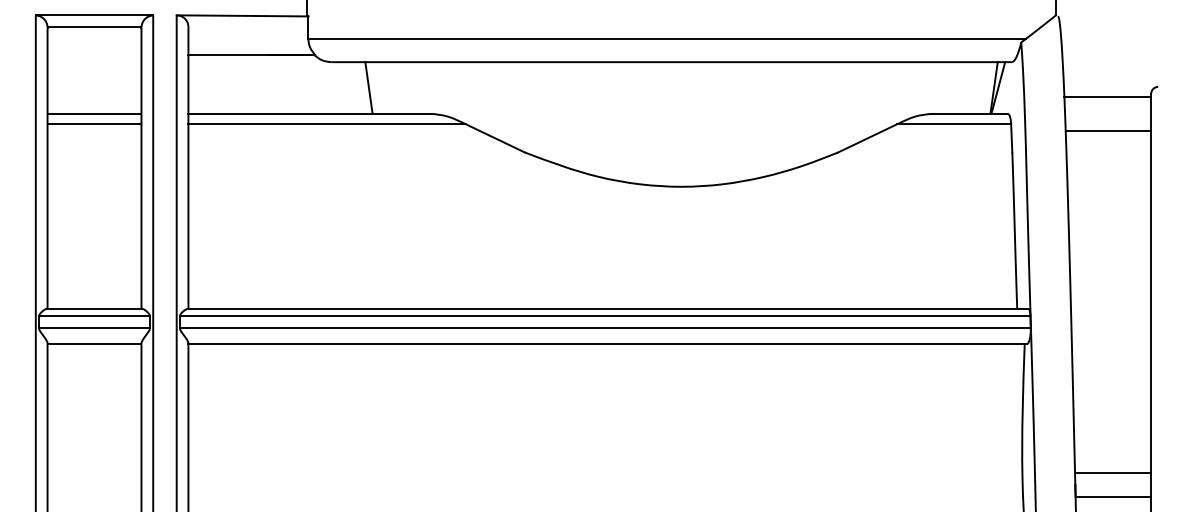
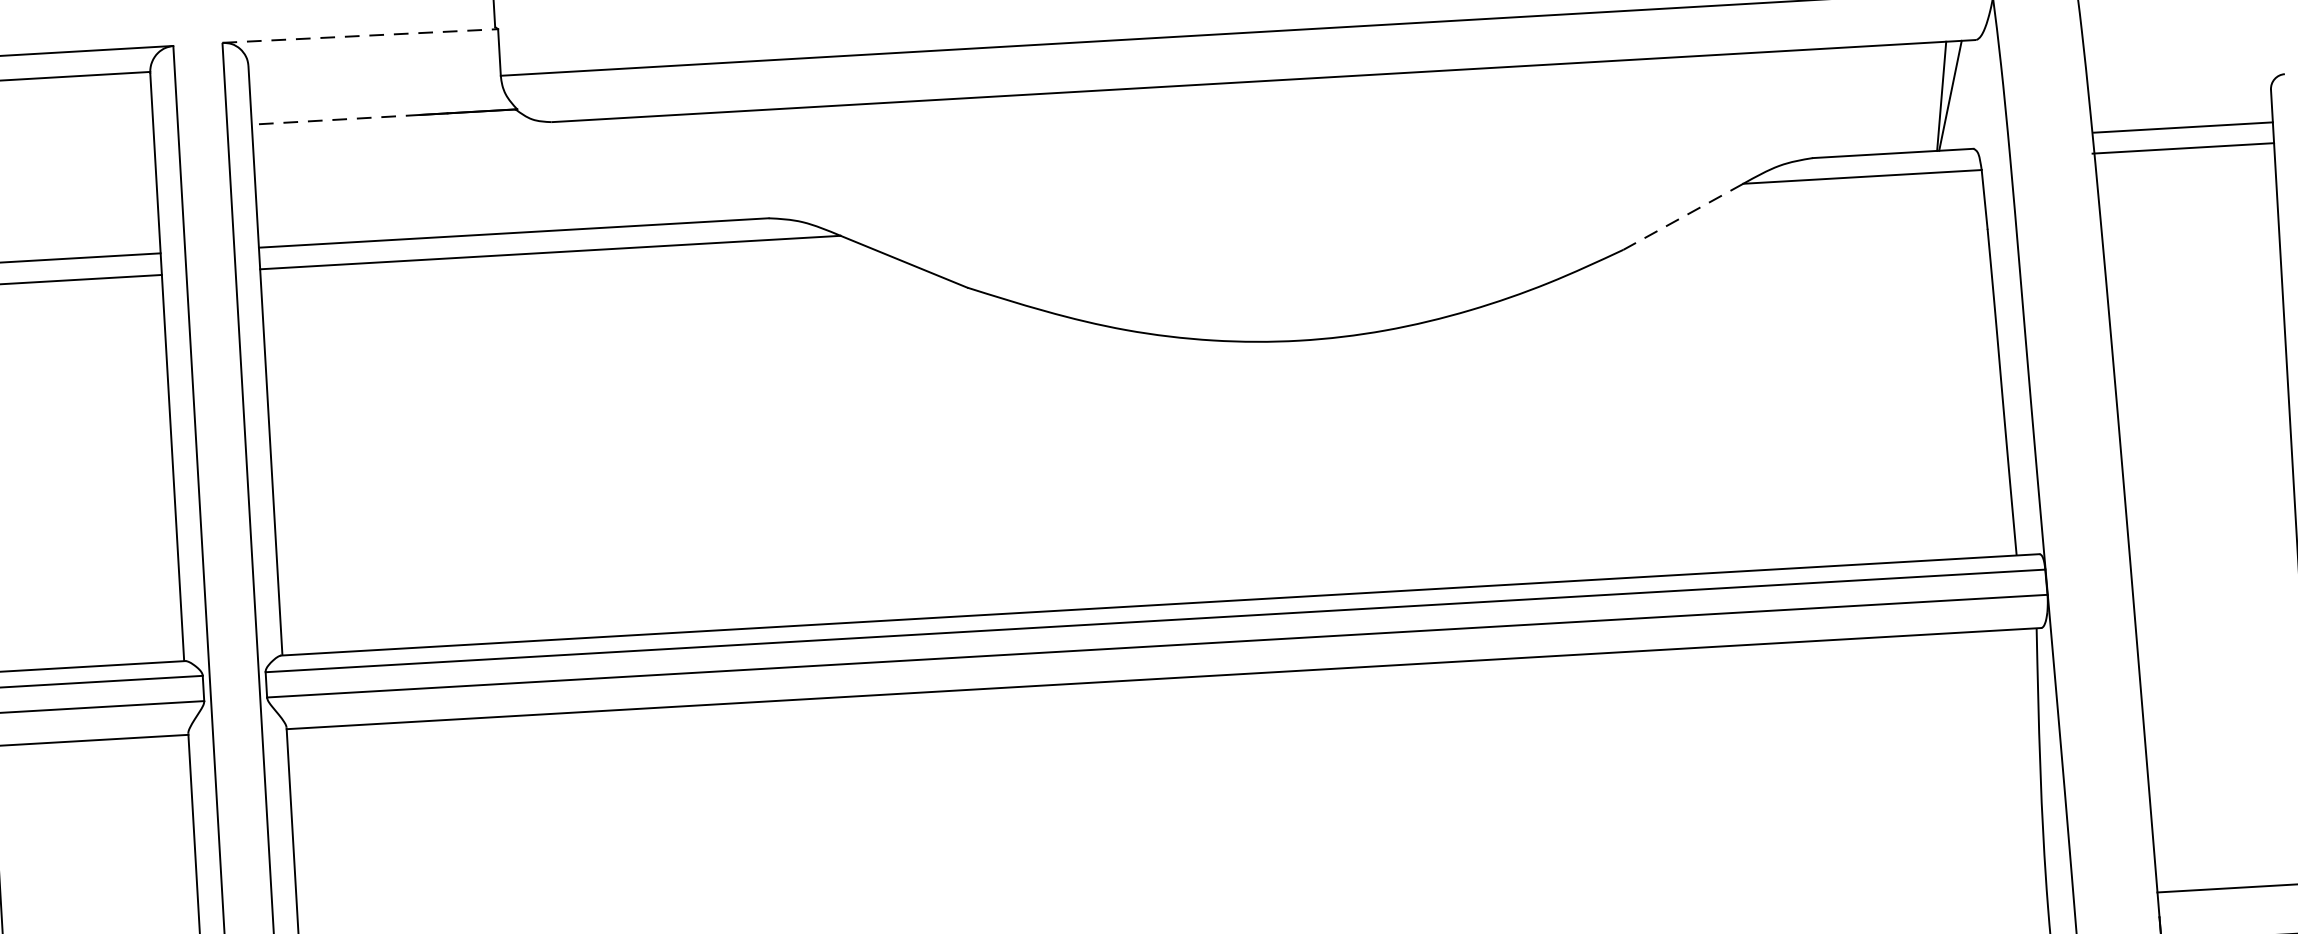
line: (242, 15) -> (360, 35), solid -> dashed
line: (228, 55) -> (335, 120), solid -> dashed
line: (368, 87) -> (632, 170), removed
line: (1107, 97) -> (2182, 148), moved
line: (1108, 130) -> (2183, 127), moved
line: (867, 138) -> (1682, 217), solid -> dashed

